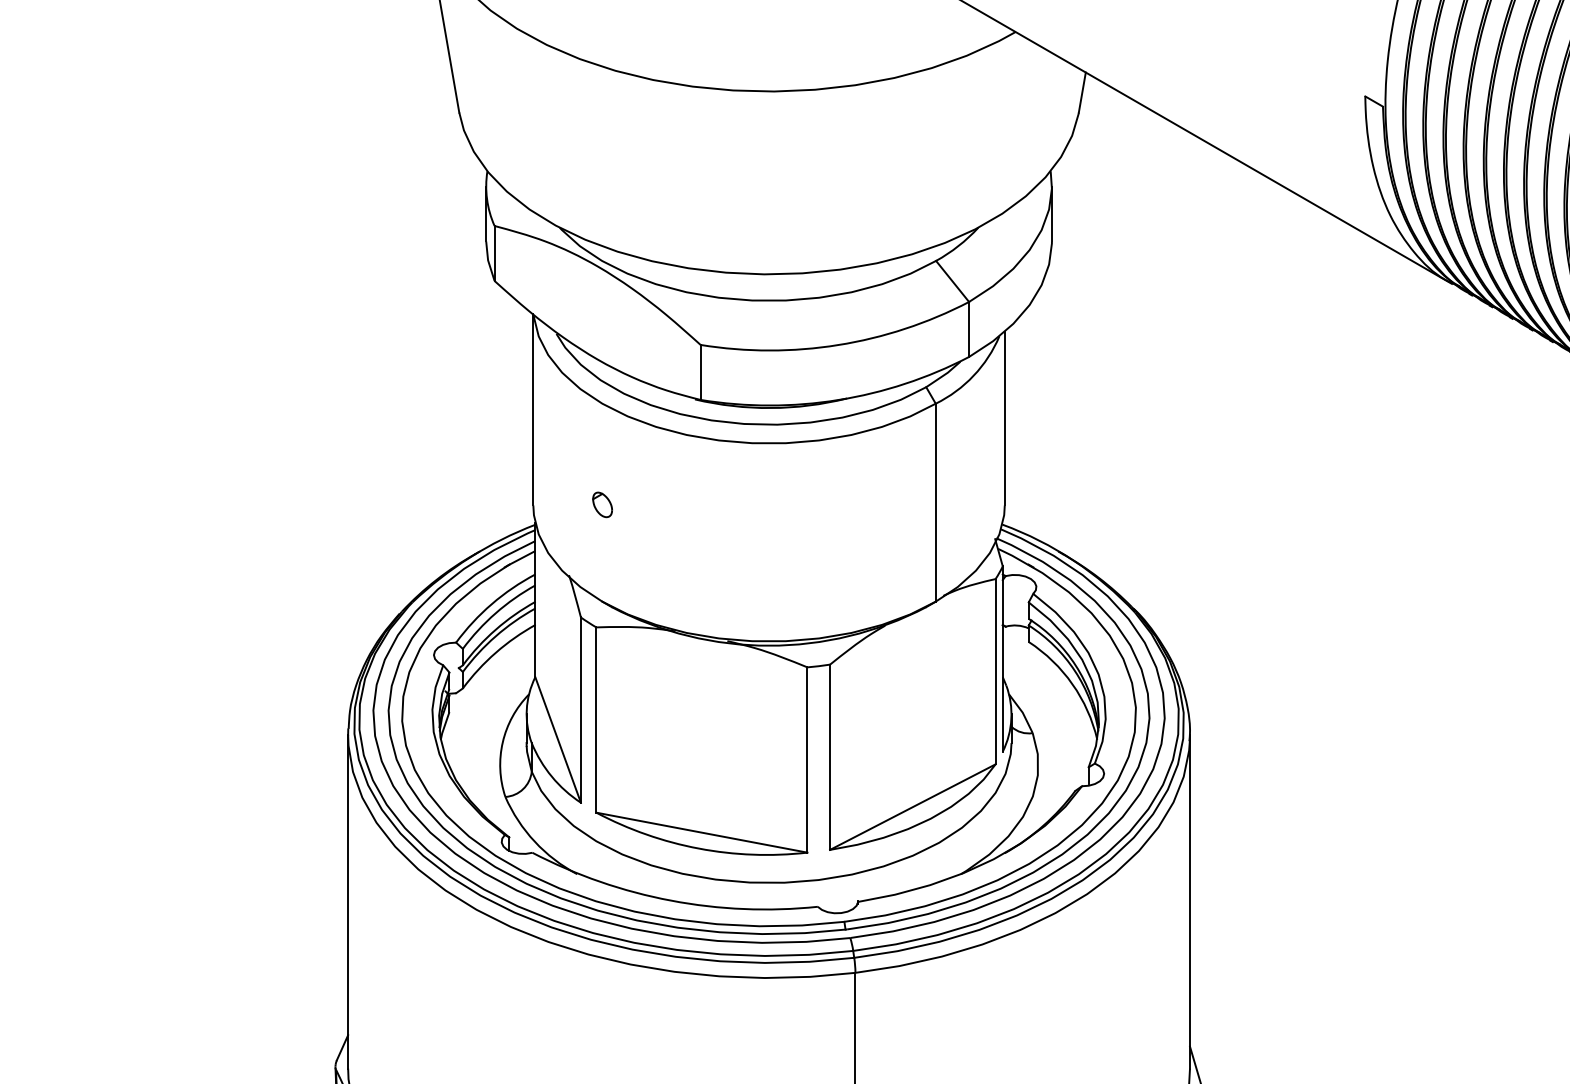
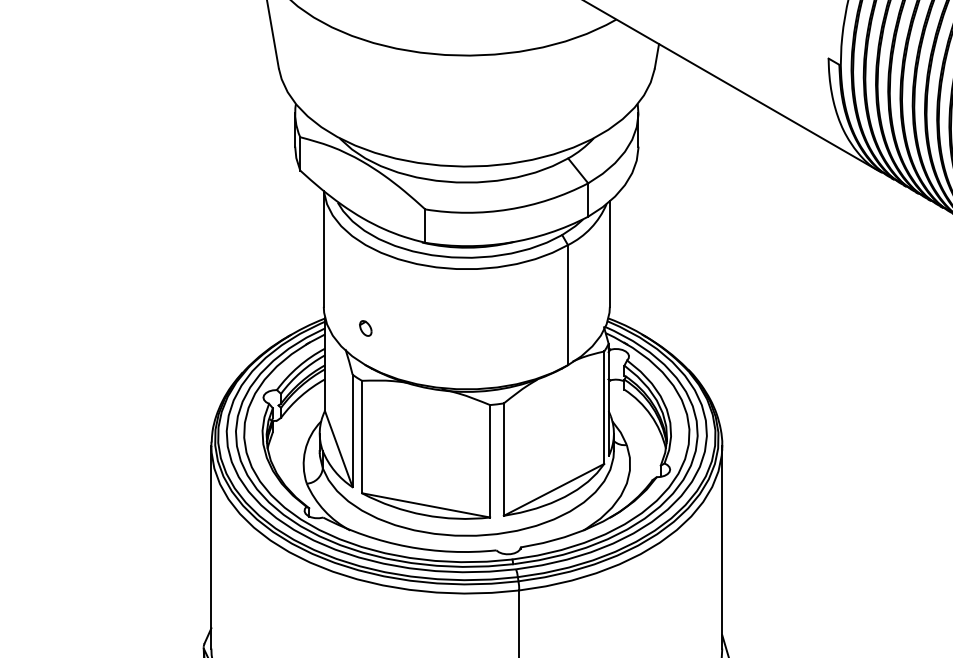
part: (602, 504) -> (365, 328), moved

